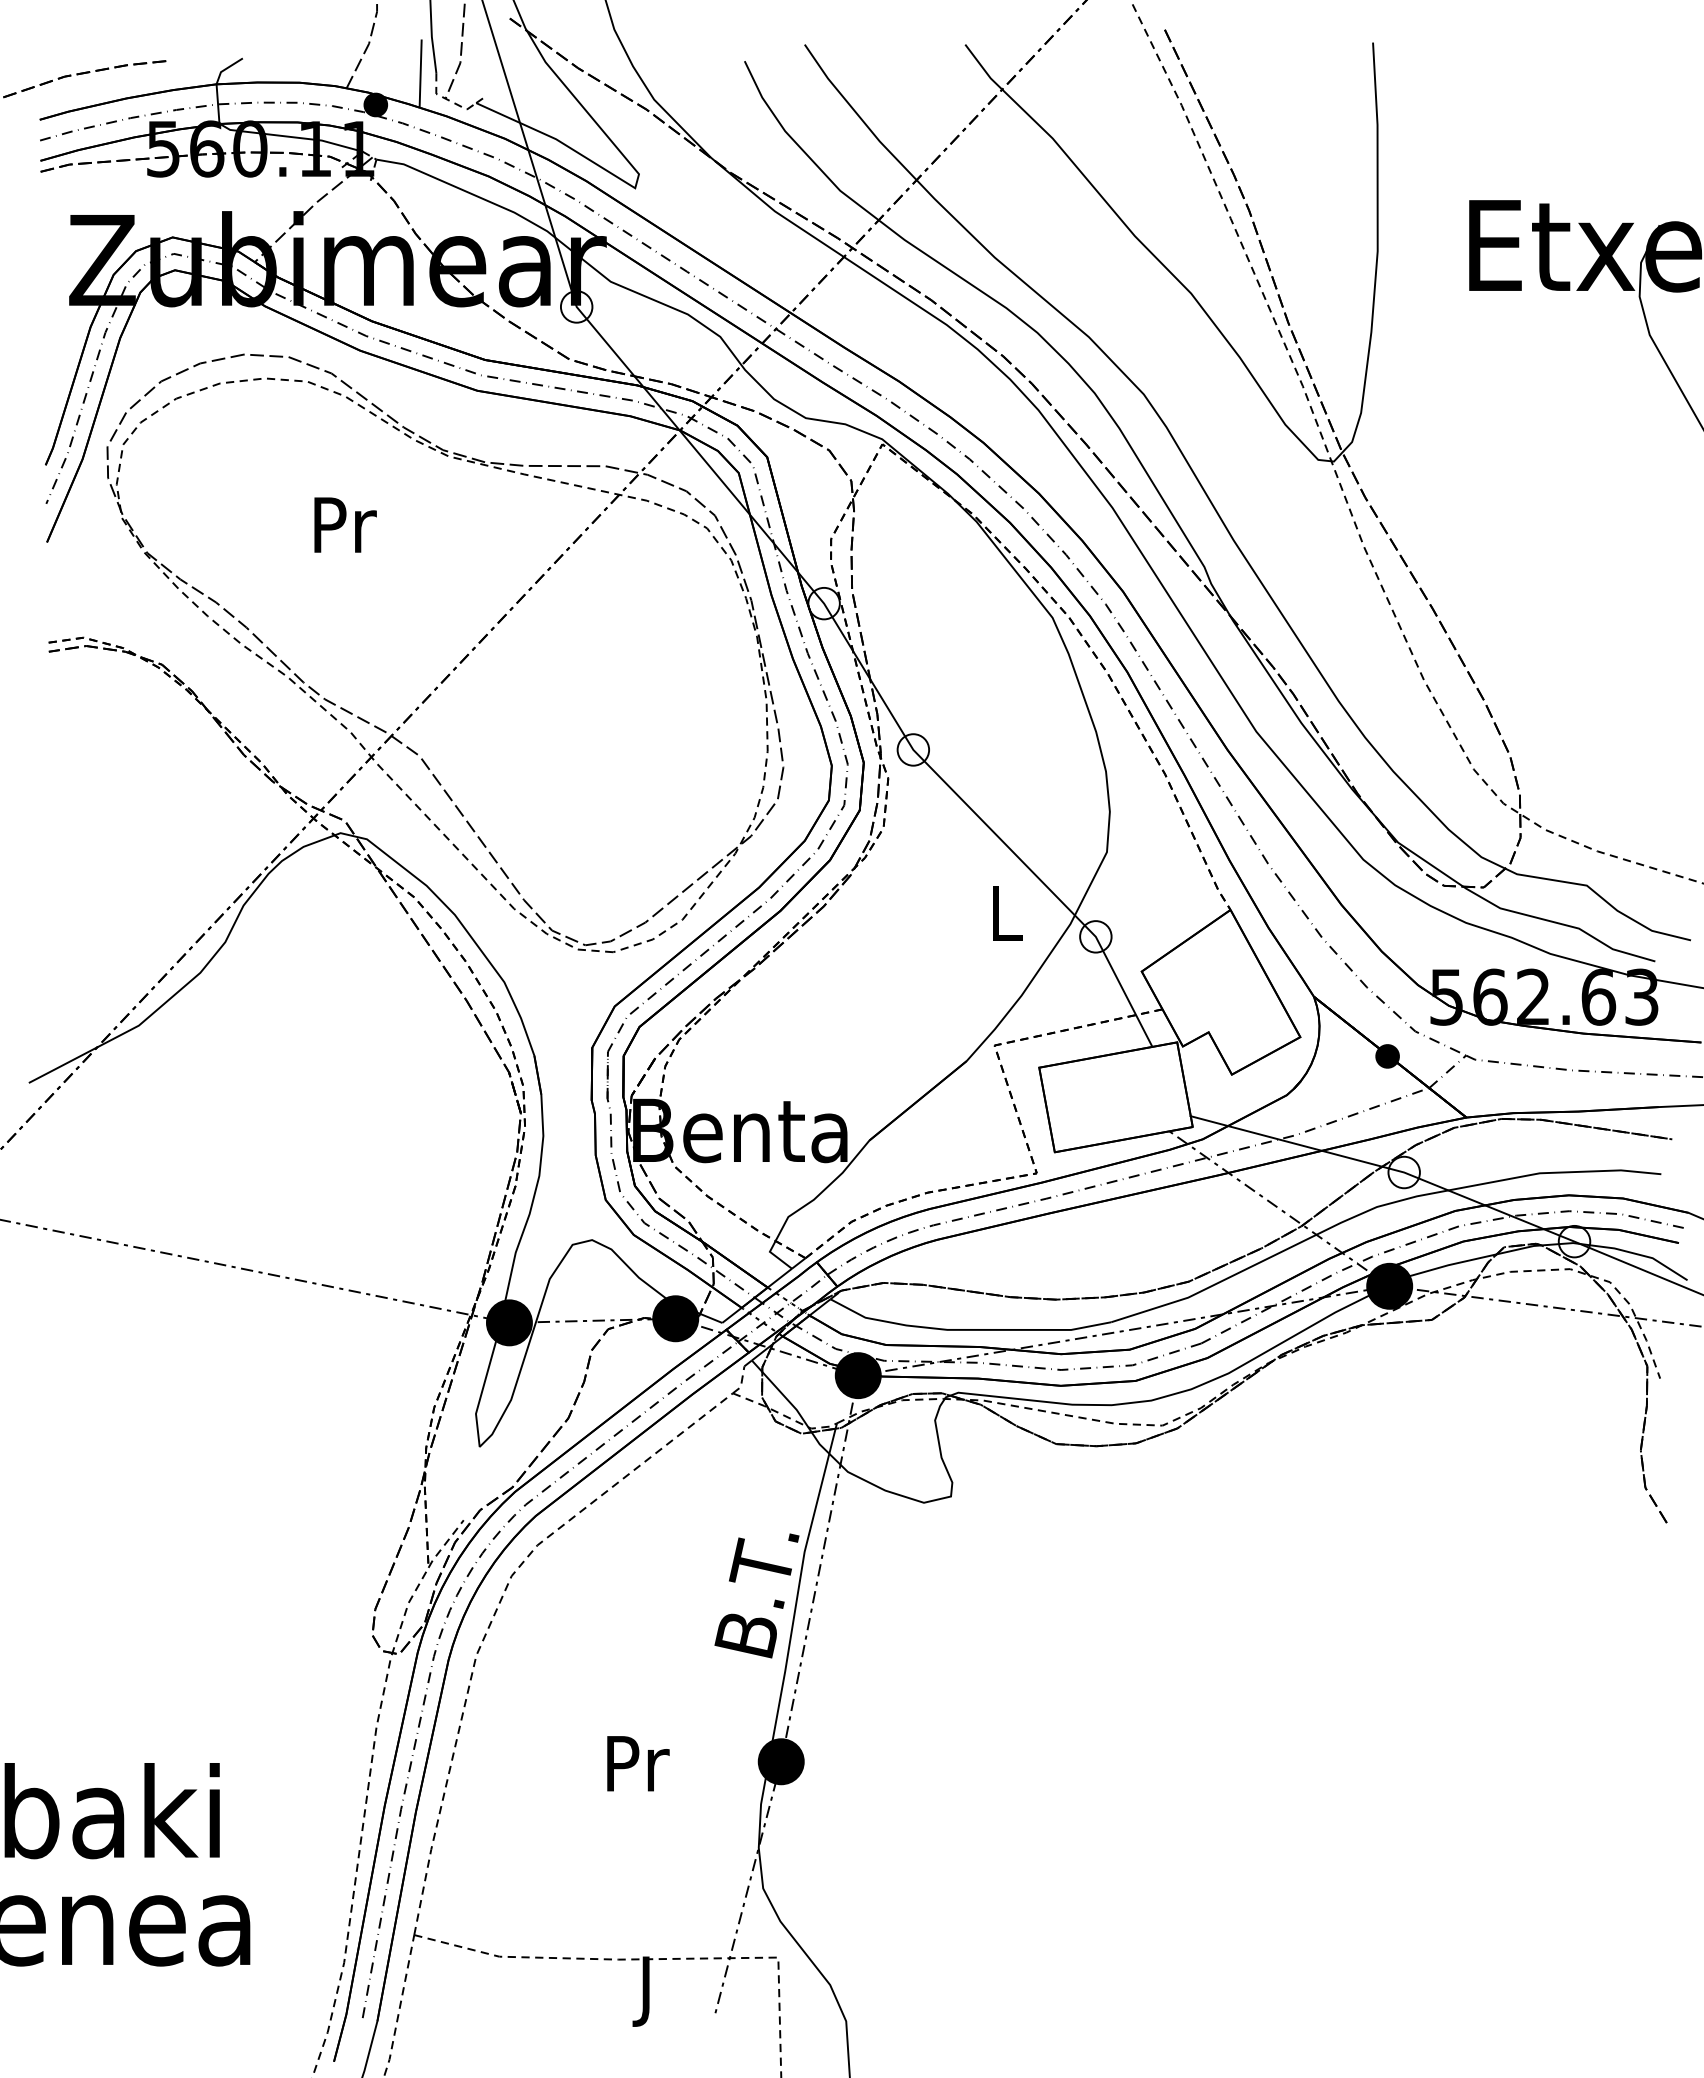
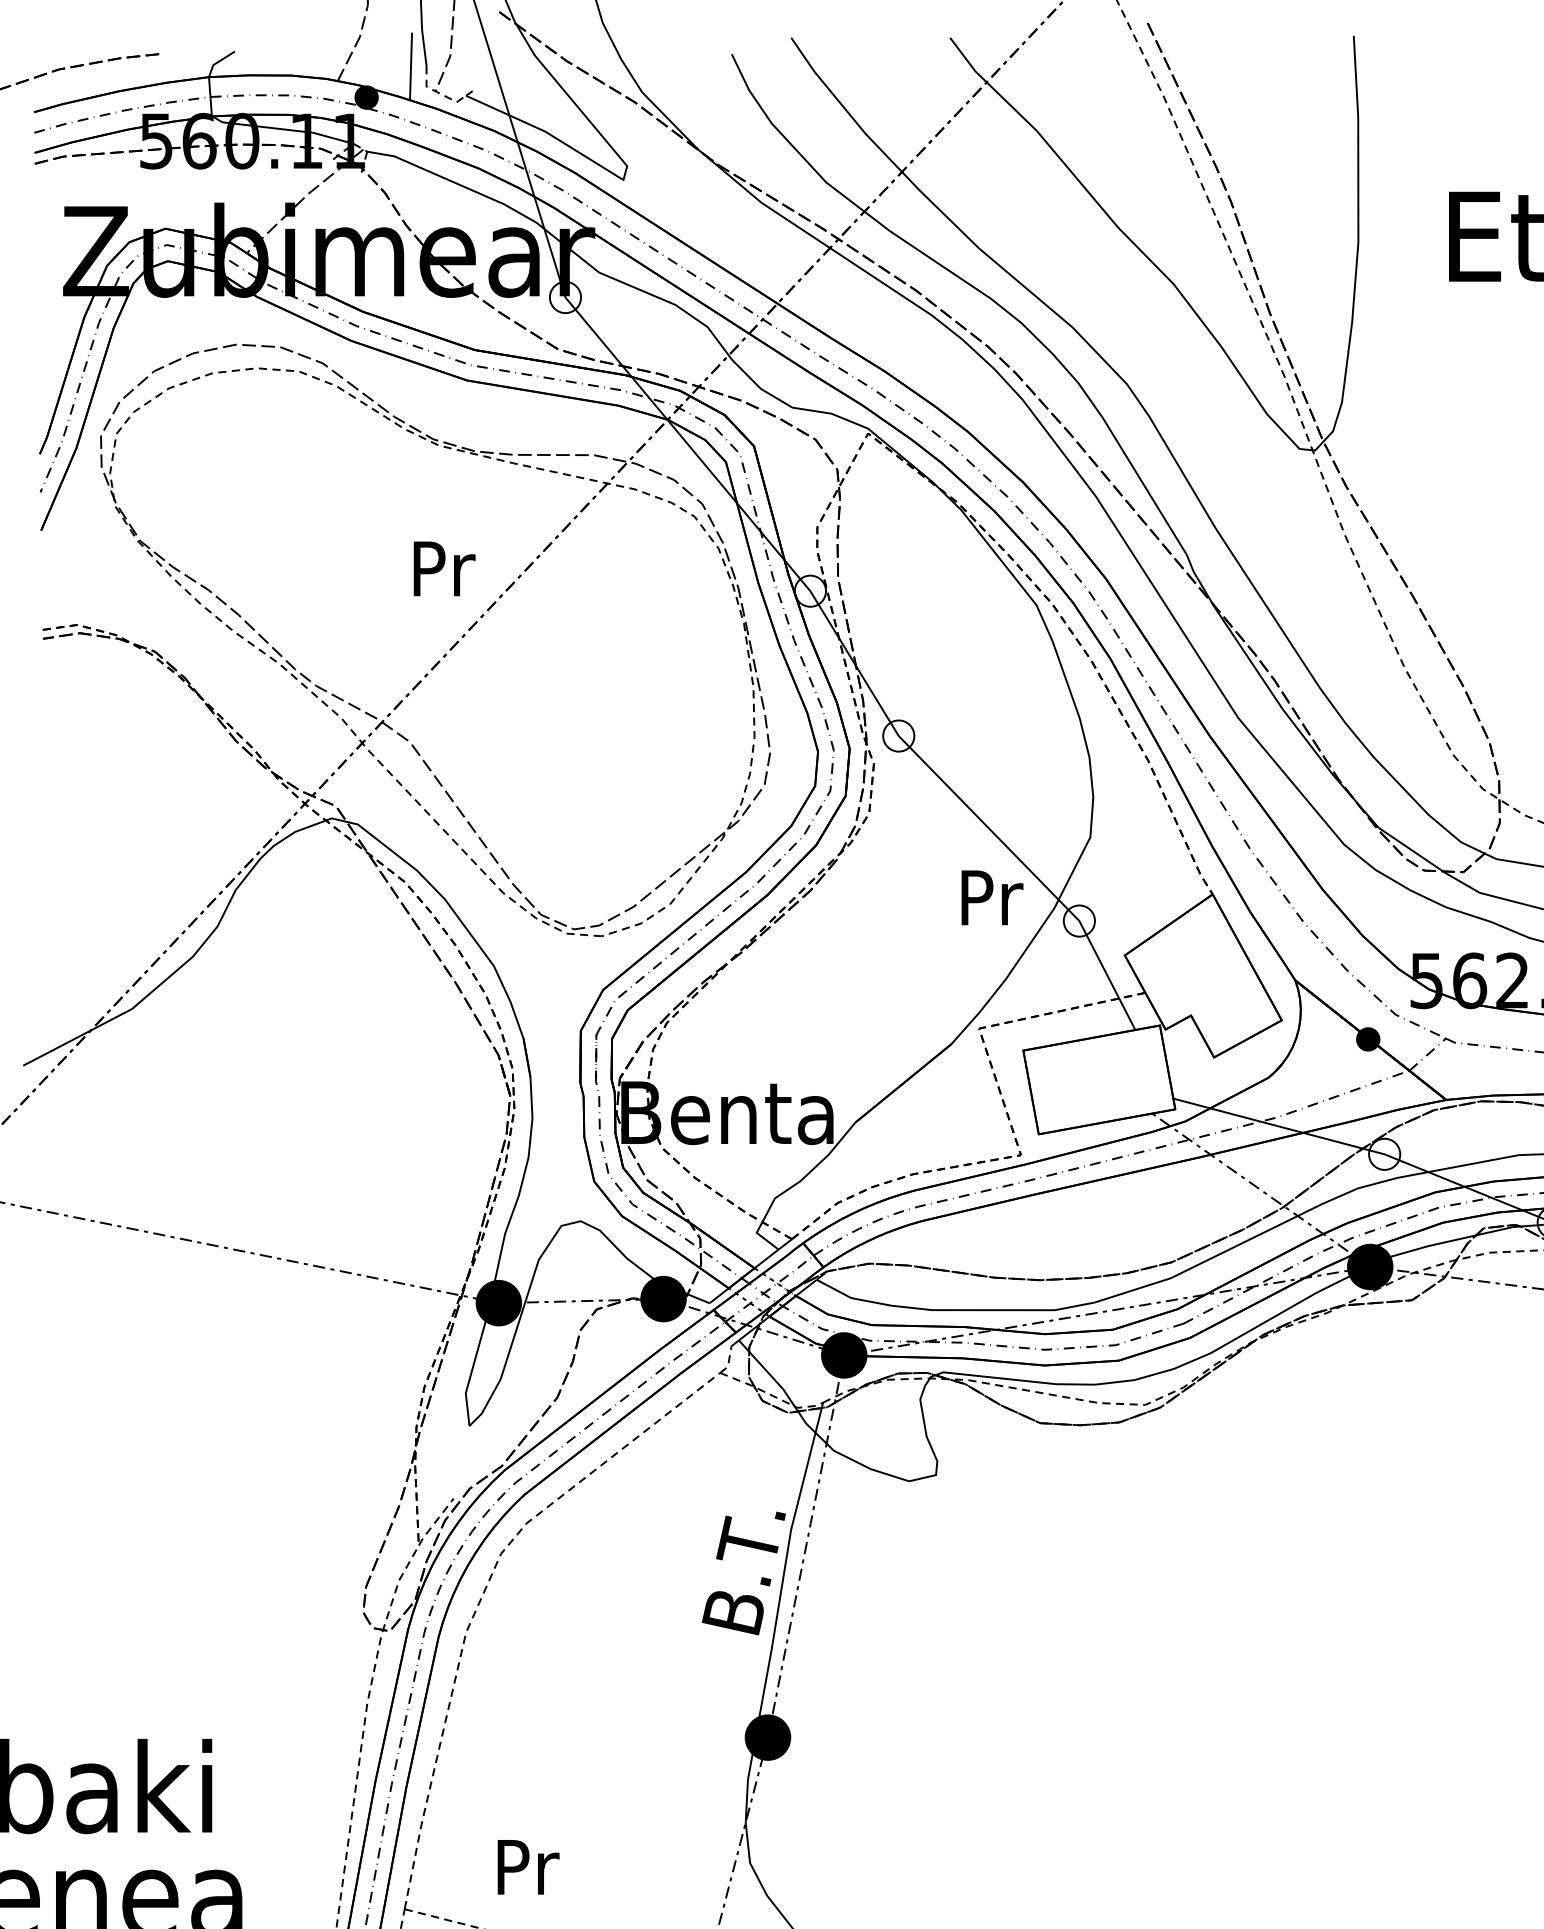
text: (345, 524) -> (444, 568), moved
text: (1008, 912) -> (992, 896), L -> Pr
text: (638, 1763) -> (528, 1867), moved

